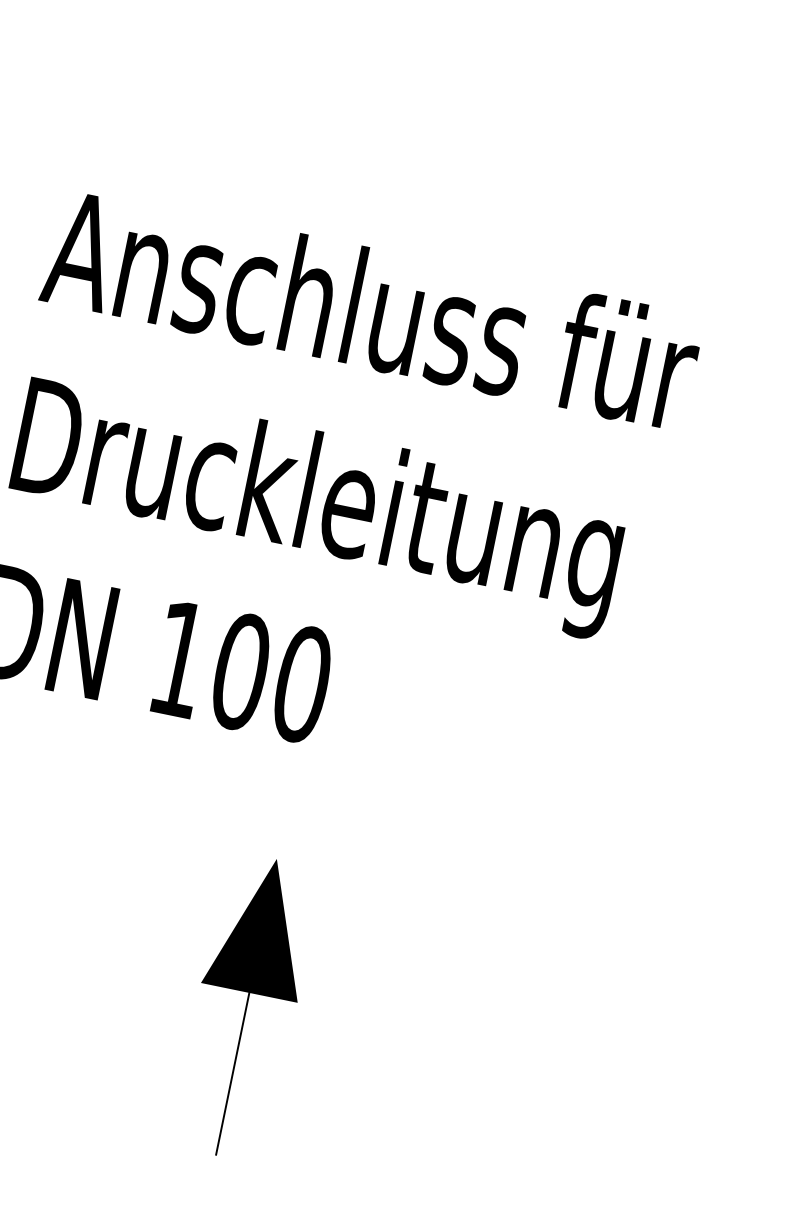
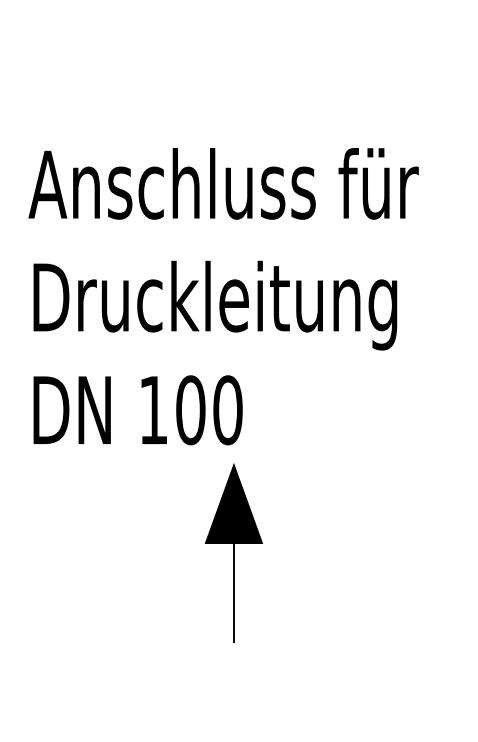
part: (245, 1006) -> (233, 552), moved

